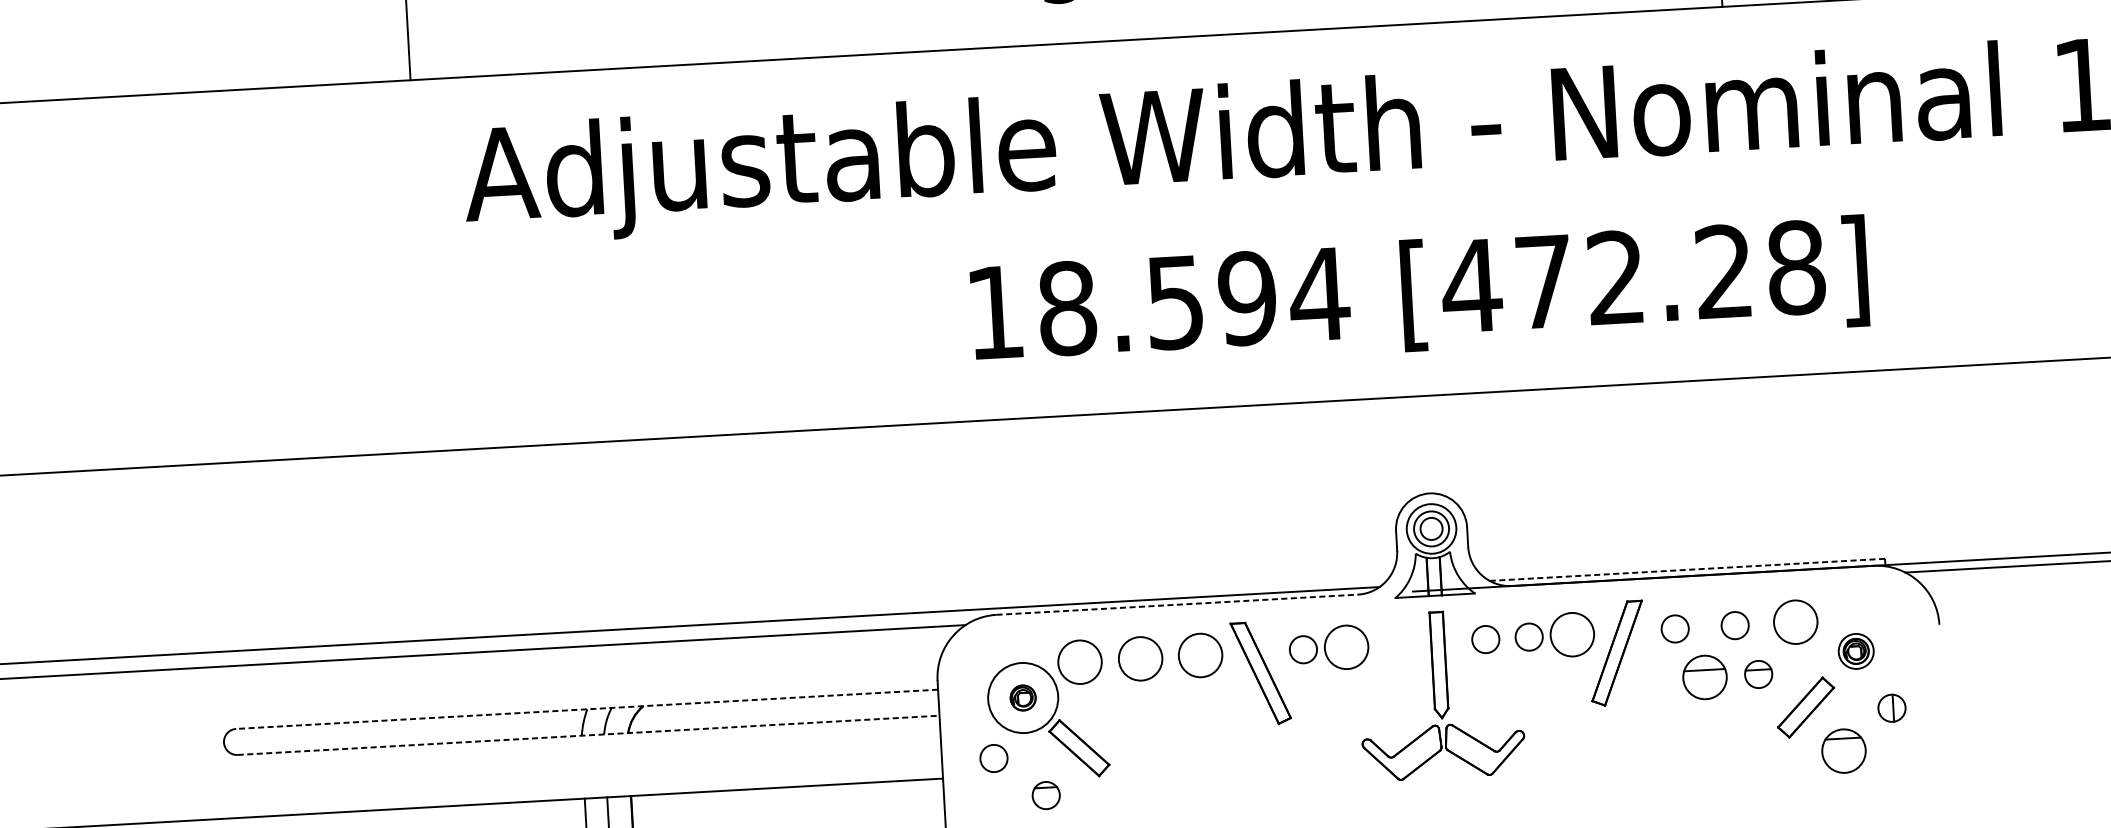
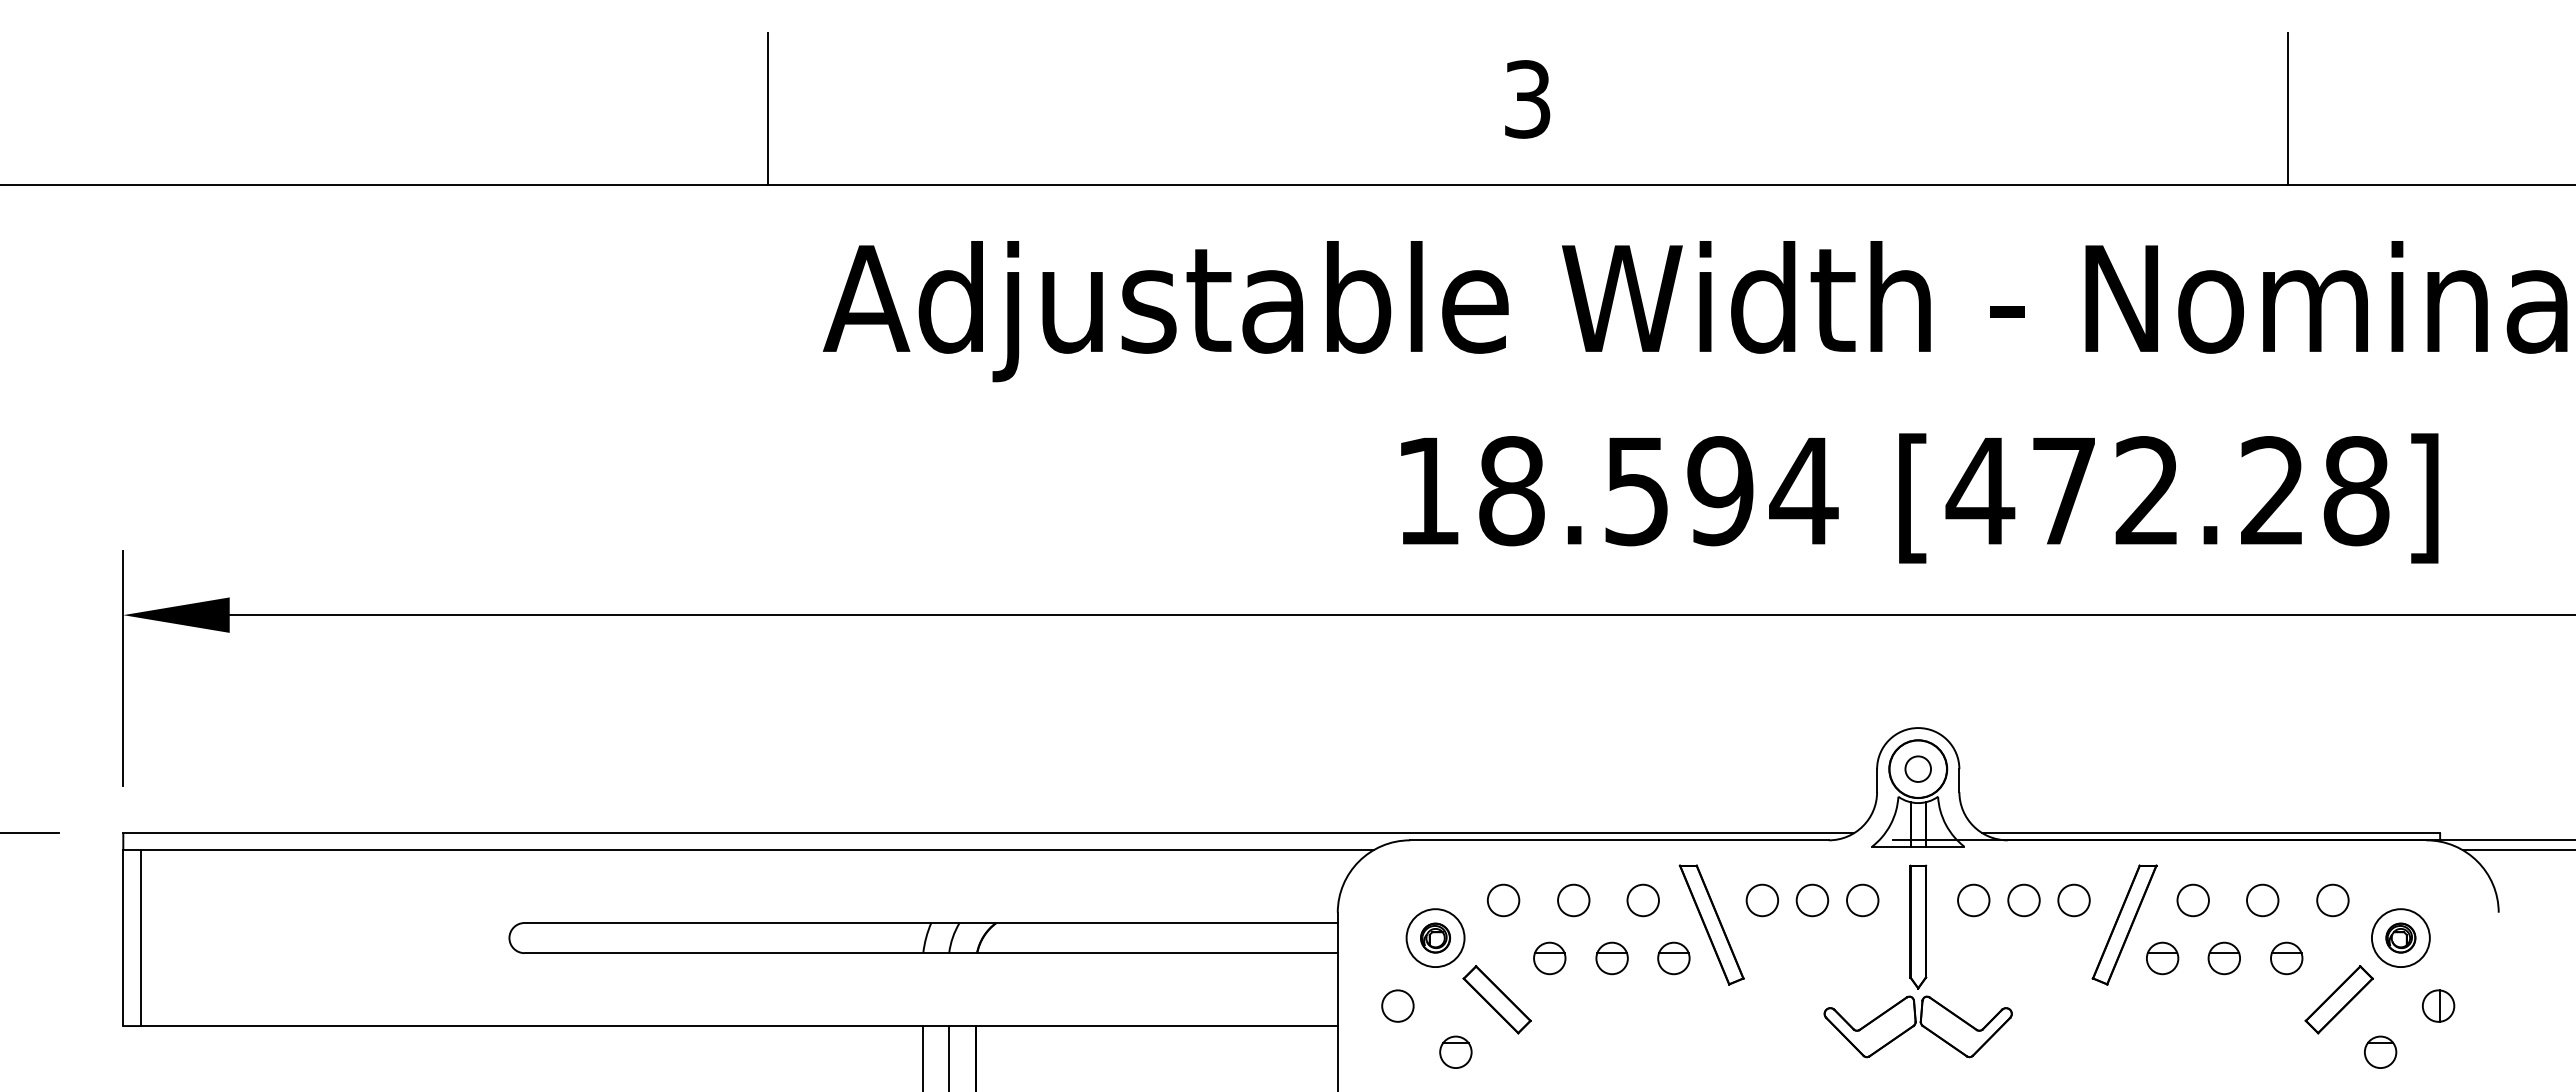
circle: (1431, 529) -> (1918, 769), size x1.43
line: (1686, 569) -> (2210, 832), dashed -> solid
line: (1177, 604) -> (1619, 840), dashed -> solid
circle: (1795, 622) -> (2332, 900), size x0.62
circle: (1571, 634) -> (2073, 900), size x0.62
circle: (1389, 644) -> (1862, 900), added
circle: (1346, 647) -> (1812, 900), size x0.62
circle: (1855, 651) -> (2400, 938), size x1.43
circle: (1199, 655) -> (1642, 900), size x0.62
circle: (1140, 658) -> (1573, 900), size x0.62
circle: (1080, 662) -> (1503, 900), size x0.62
part: (1704, 677) -> (2223, 958), size x0.62
part: (1651, 680) -> (2162, 958), added
circle: (1023, 698) -> (1435, 938), size x0.71
part: (1229, 704) -> (1673, 958), added
part: (1175, 707) -> (1611, 958), added
line: (587, 709) -> (931, 923), dashed -> solid
part: (1122, 710) -> (1549, 958), added
line: (588, 735) -> (931, 953), dashed -> solid
part: (1844, 750) -> (2380, 1051), size x0.62

